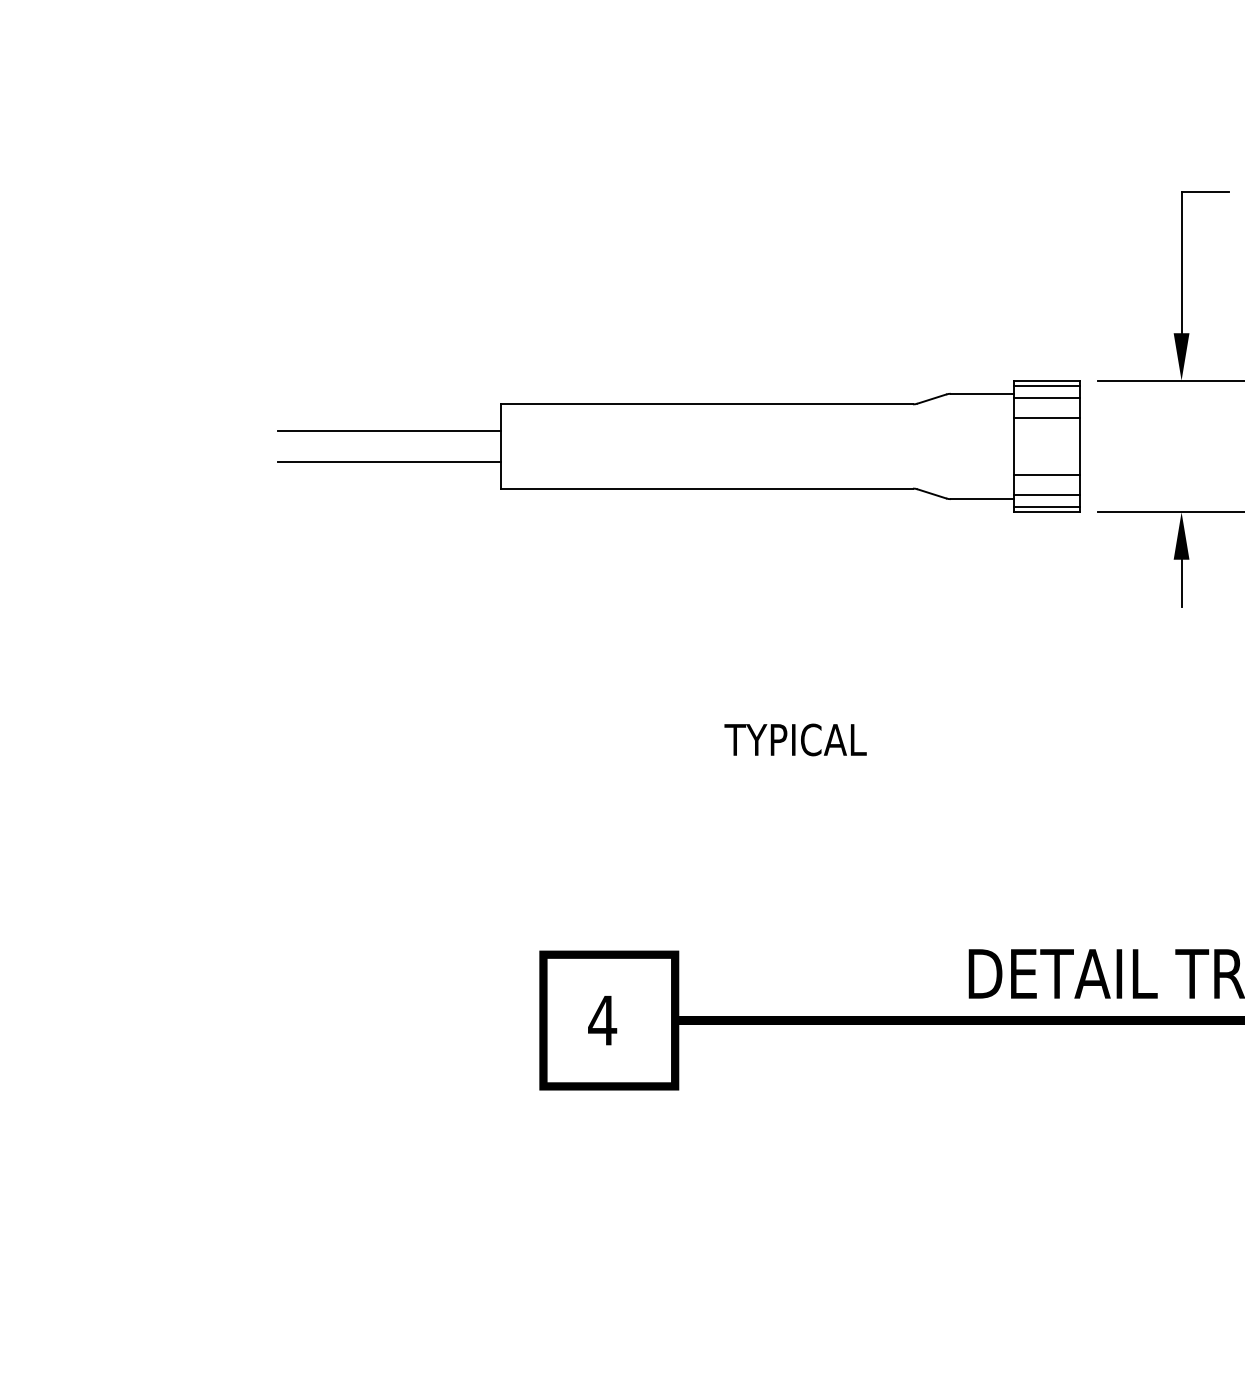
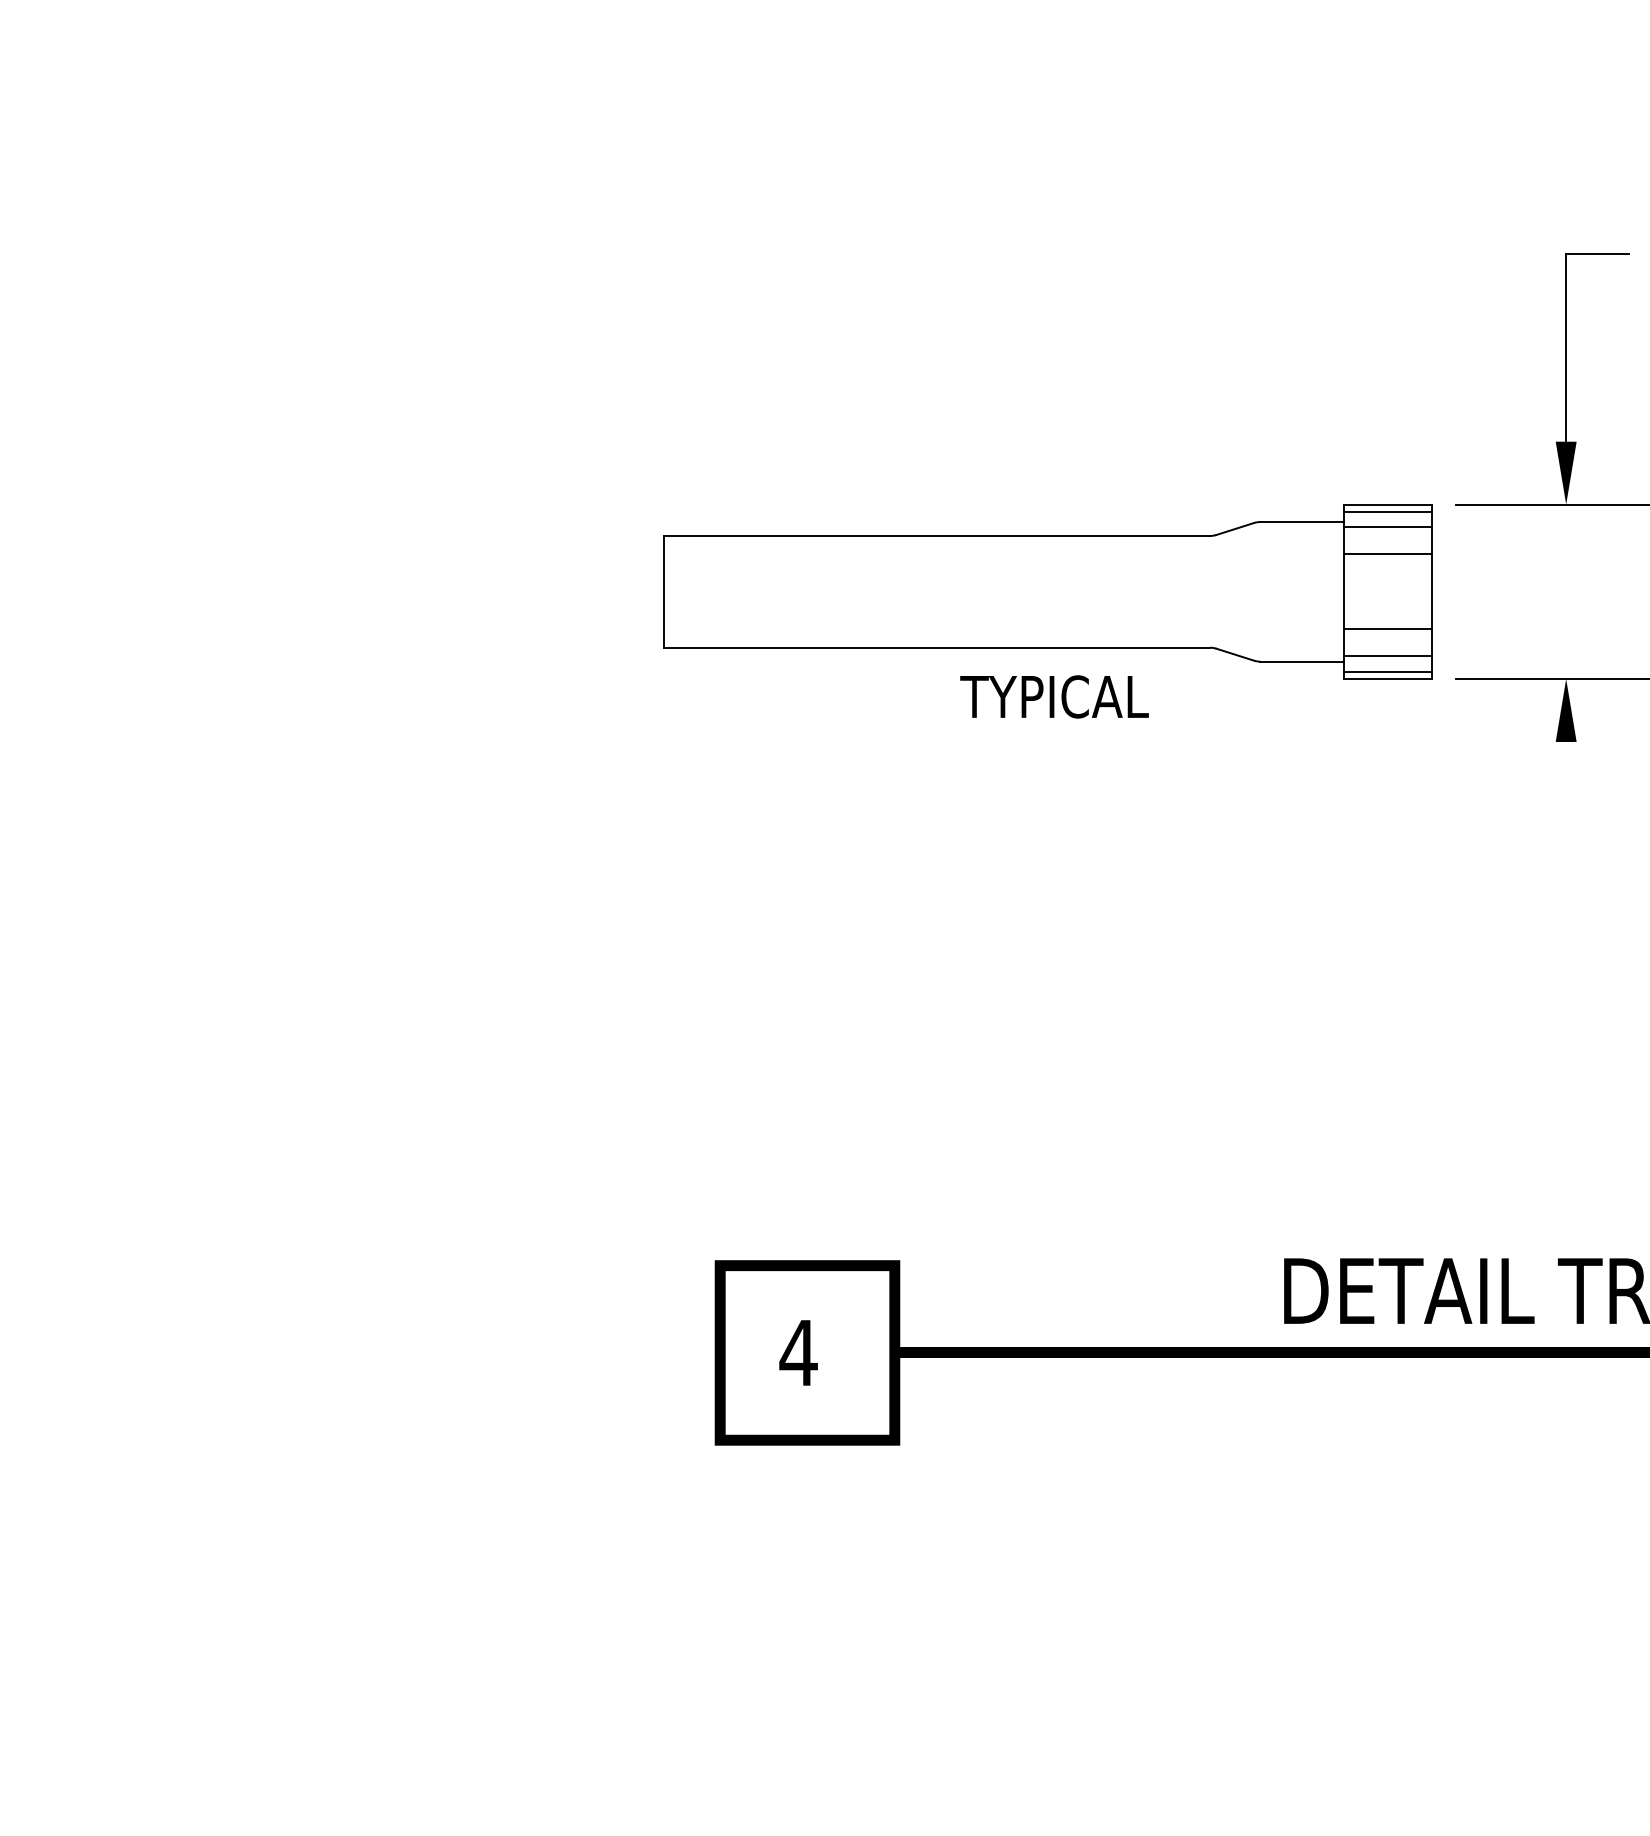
line: (389, 430) -> (515, 570), removed
line: (389, 462) -> (515, 612), removed
line: (1181, 582) -> (1566, 772), removed
text: (795, 739) -> (1054, 696), moved

